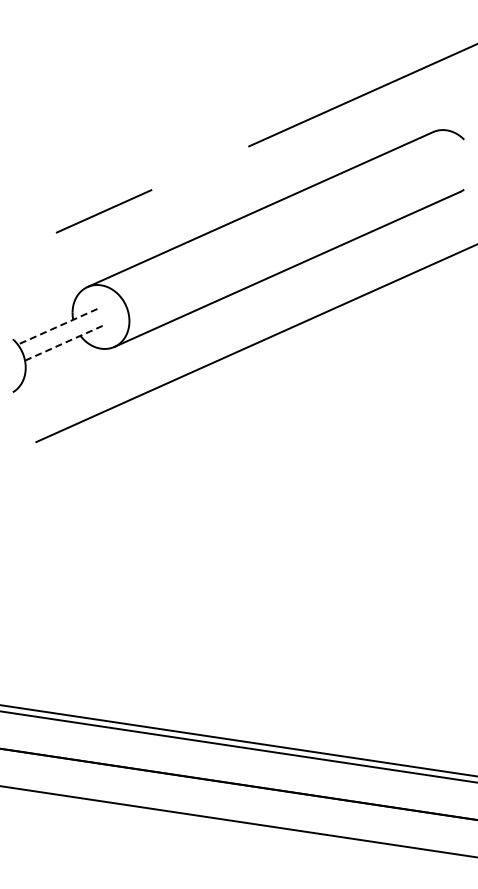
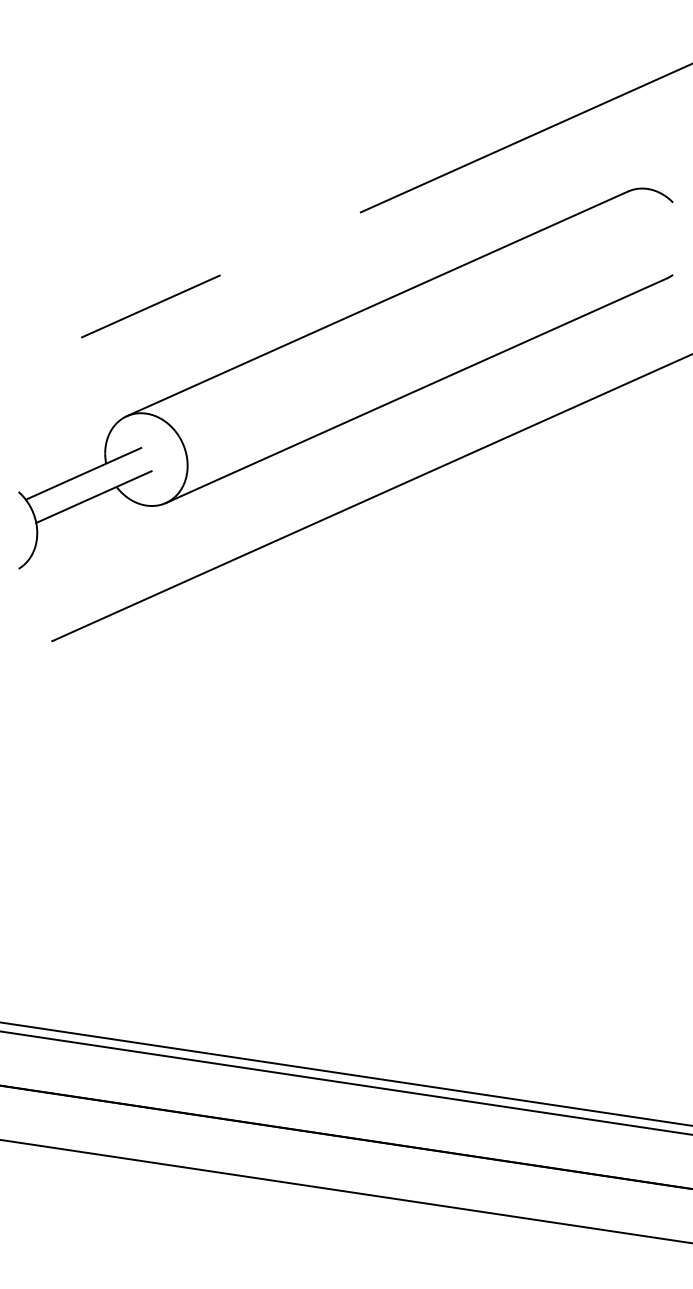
line: (57, 326) -> (83, 473), dashed -> solid
line: (64, 342) -> (93, 496), dashed -> solid

